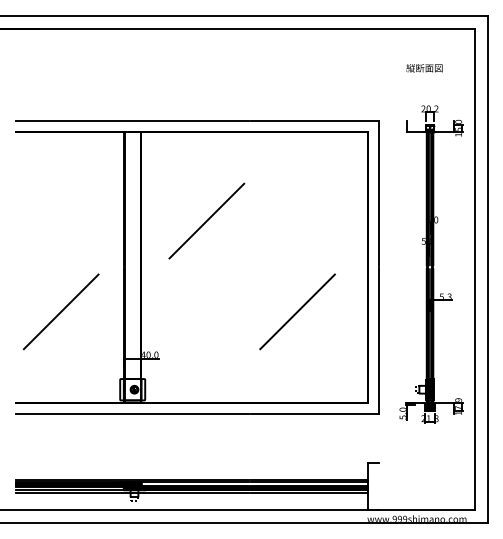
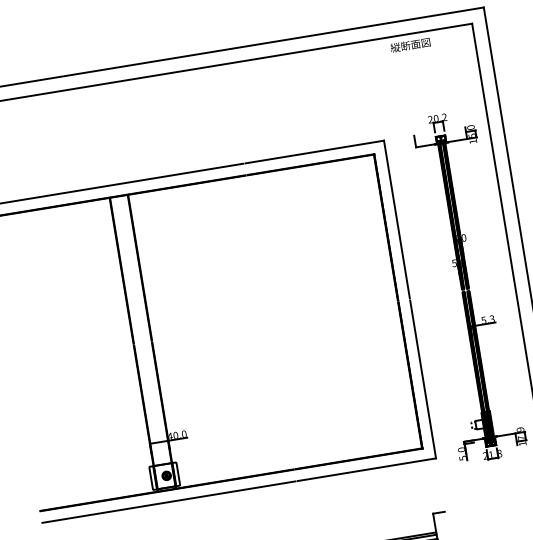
text: (424, 68) -> (410, 45), moved
line: (206, 220) -> (214, 279), removed
line: (60, 311) -> (72, 404), removed
line: (297, 311) -> (329, 361), removed

